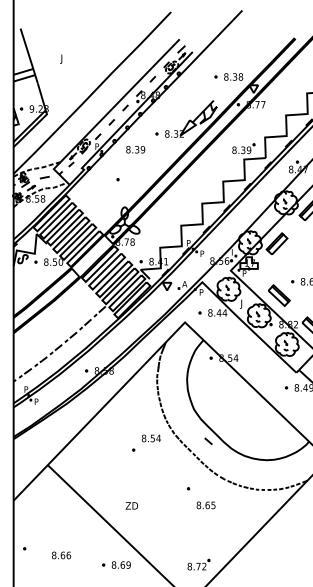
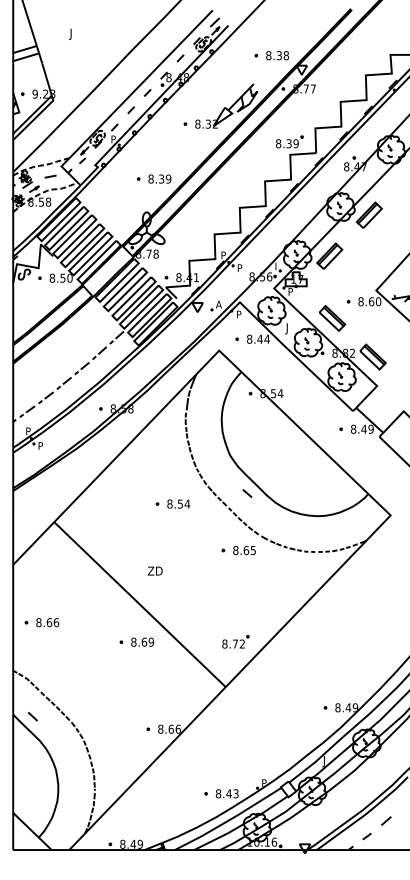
text: (135, 149) -> (159, 178), moved
text: (151, 437) -> (178, 503), moved
text: (206, 505) -> (244, 550), moved
text: (61, 555) -> (47, 622), moved

